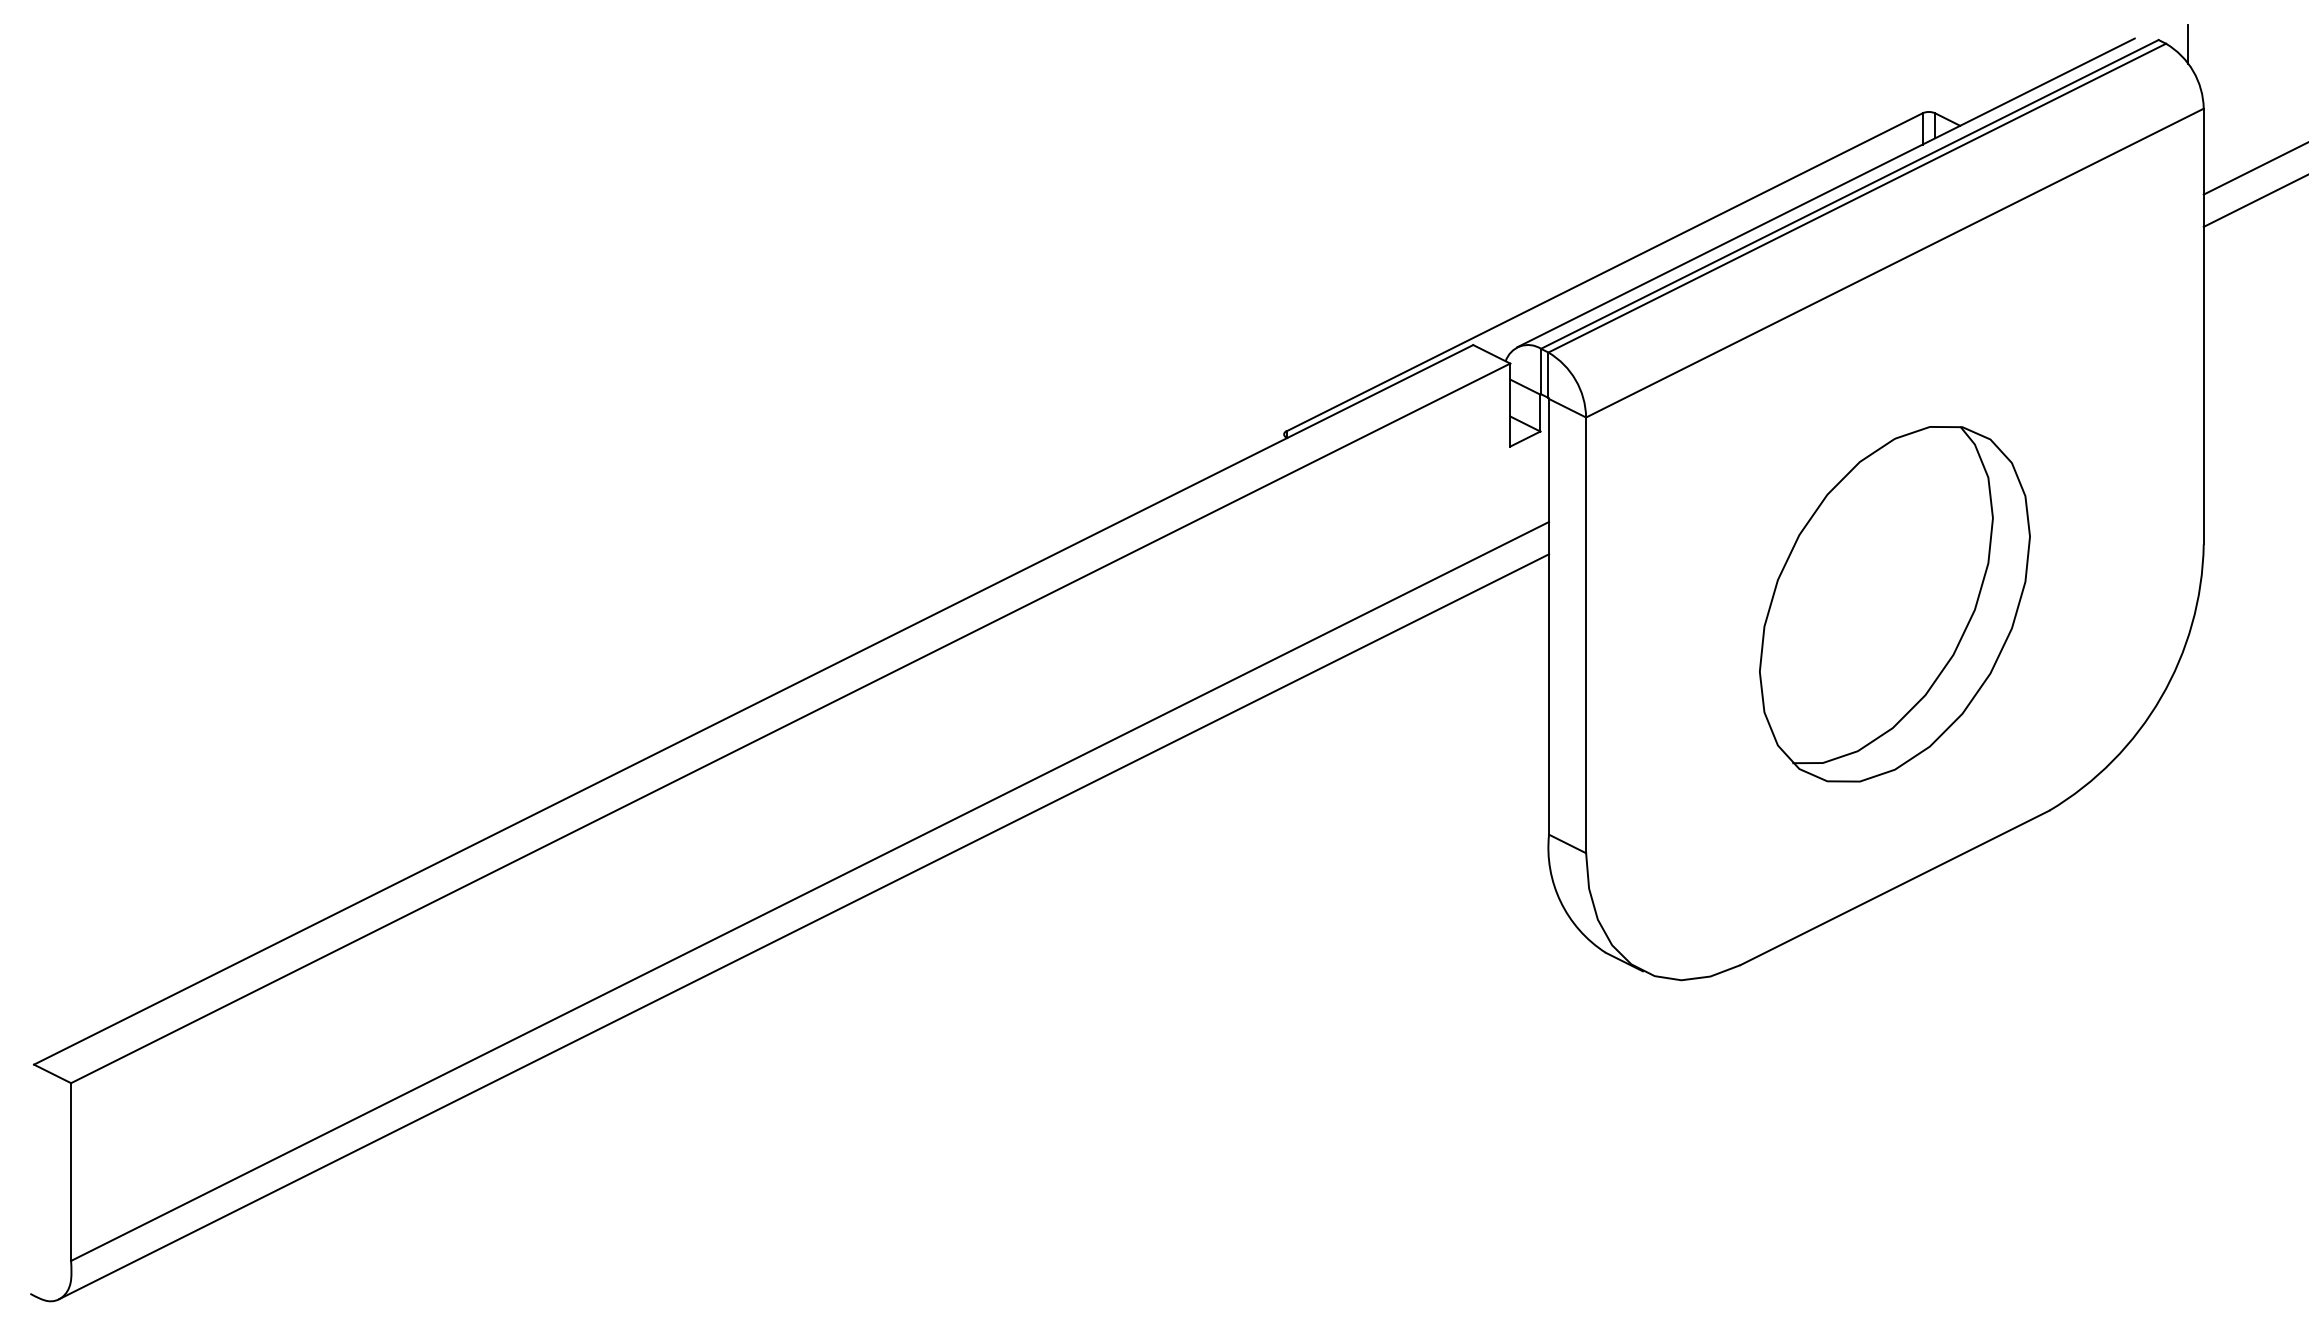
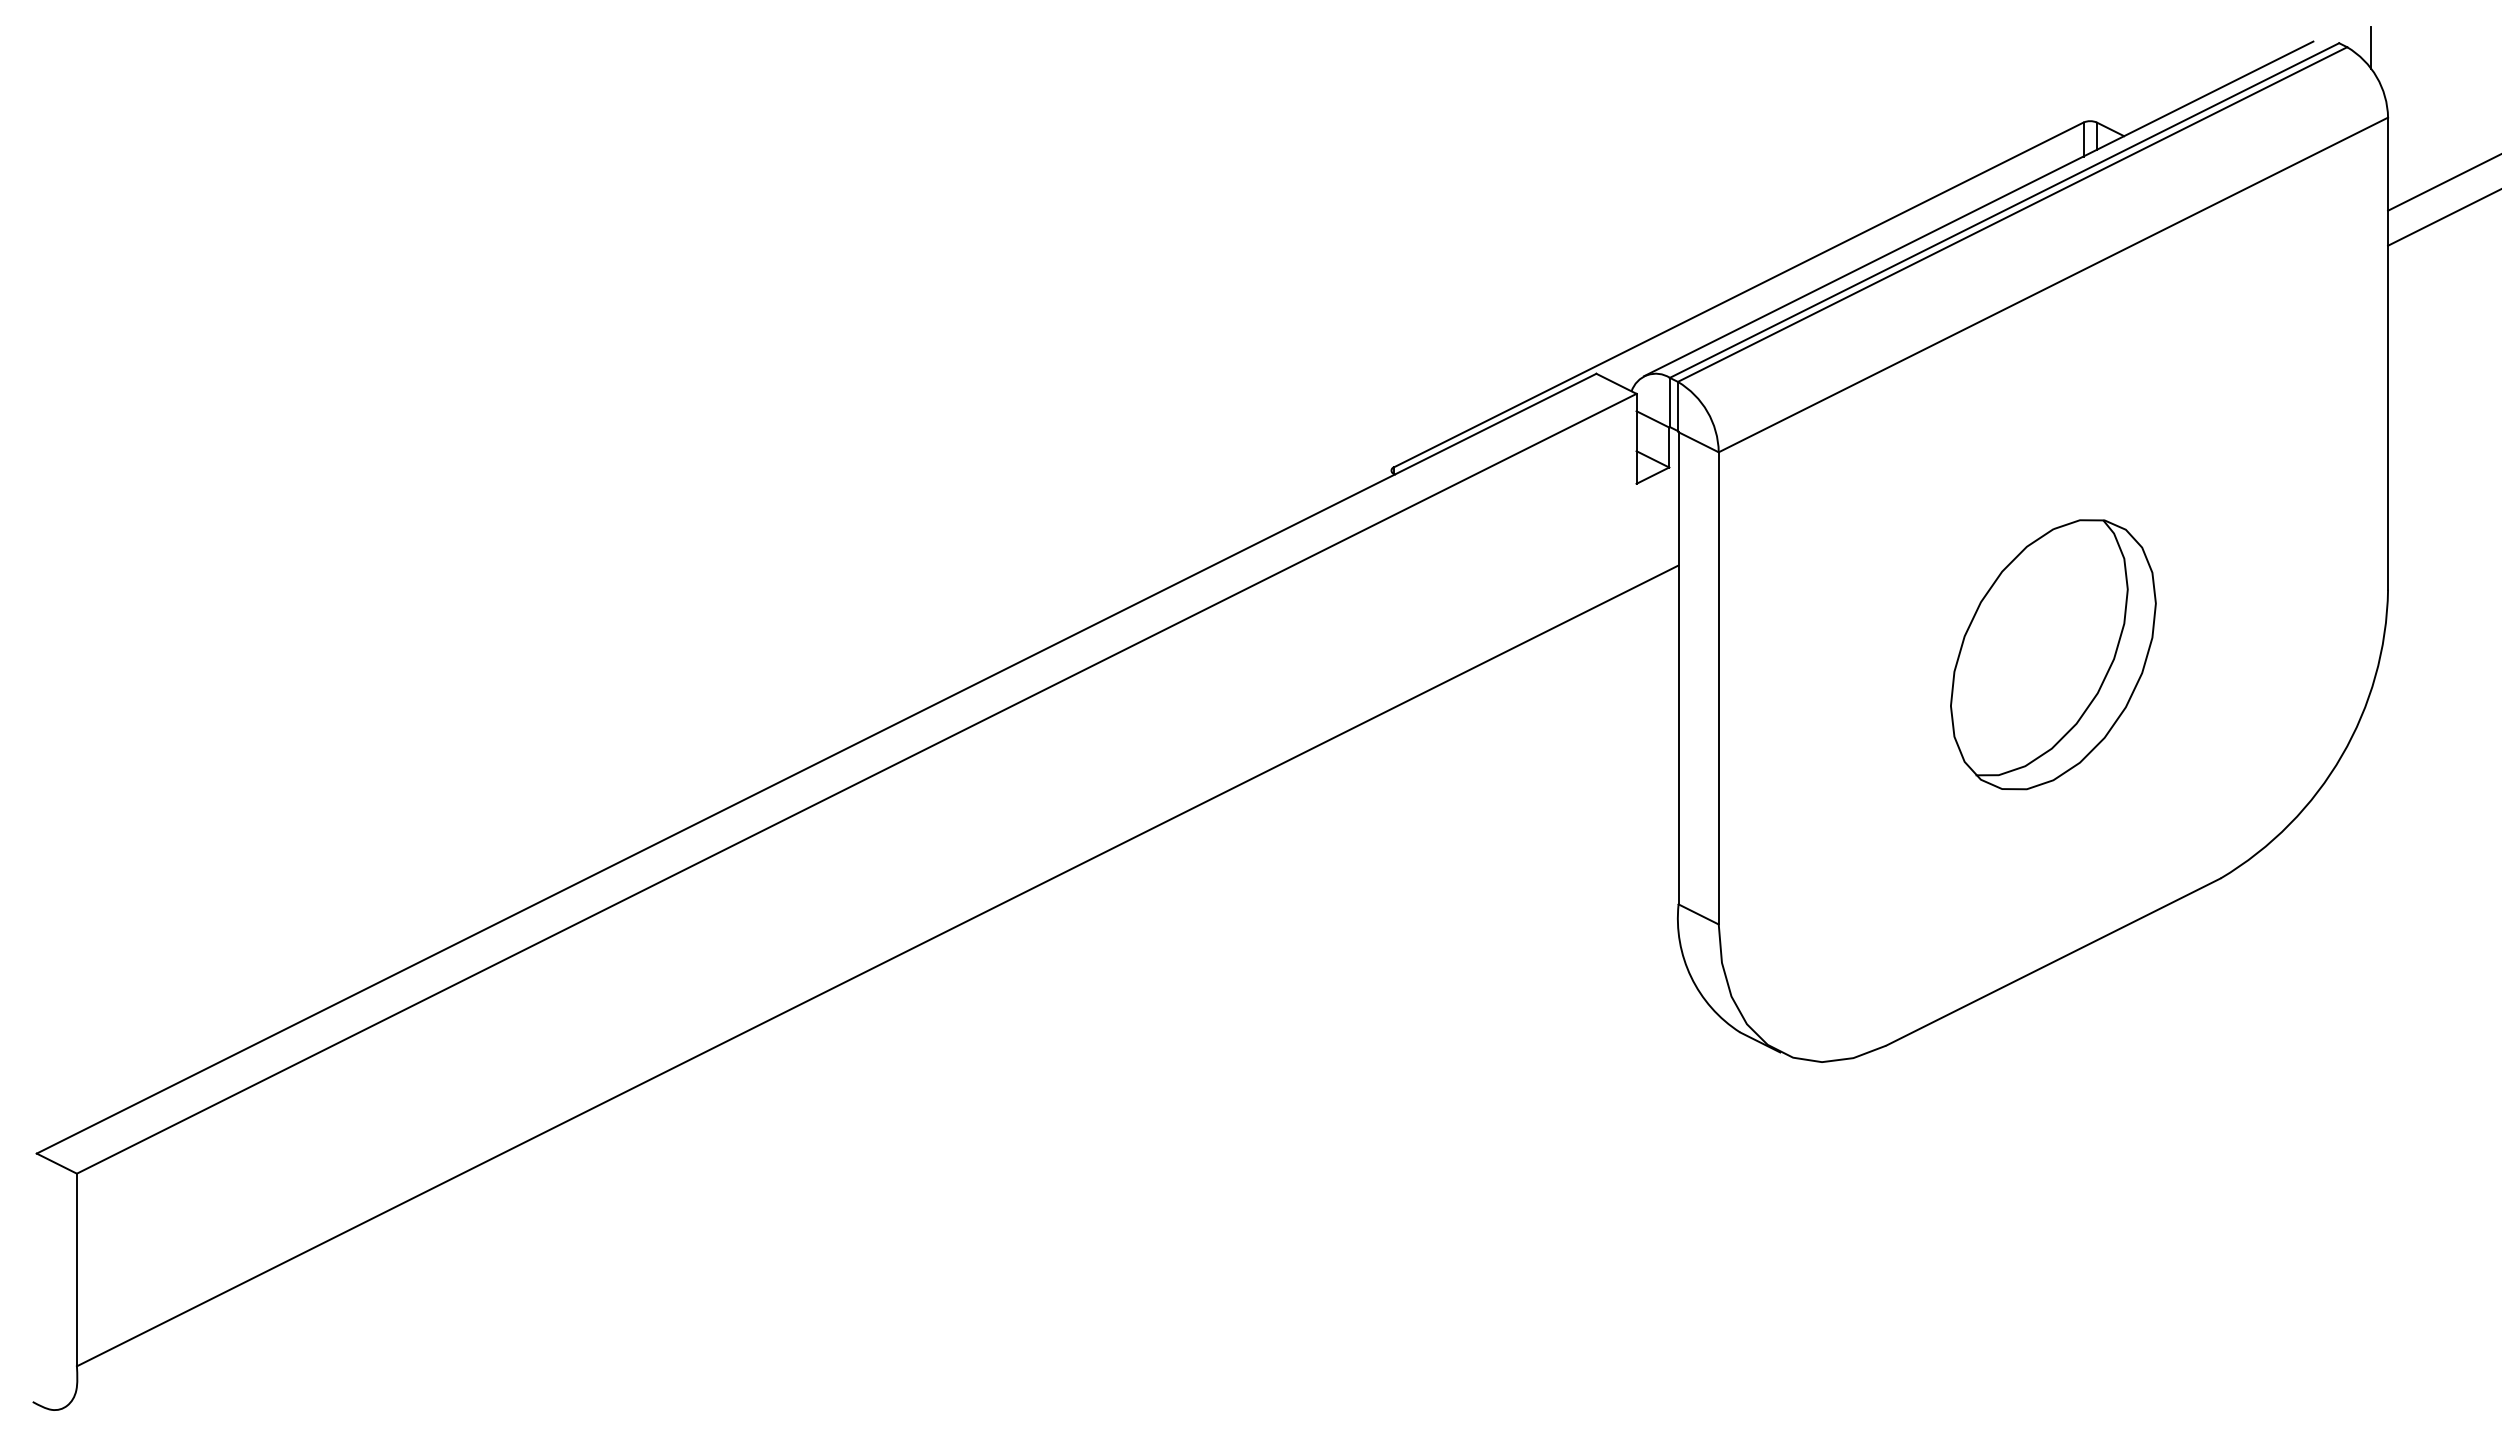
part: (1894, 604) -> (2052, 654), size x0.7
line: (804, 926) -> (871, 1003), removed

